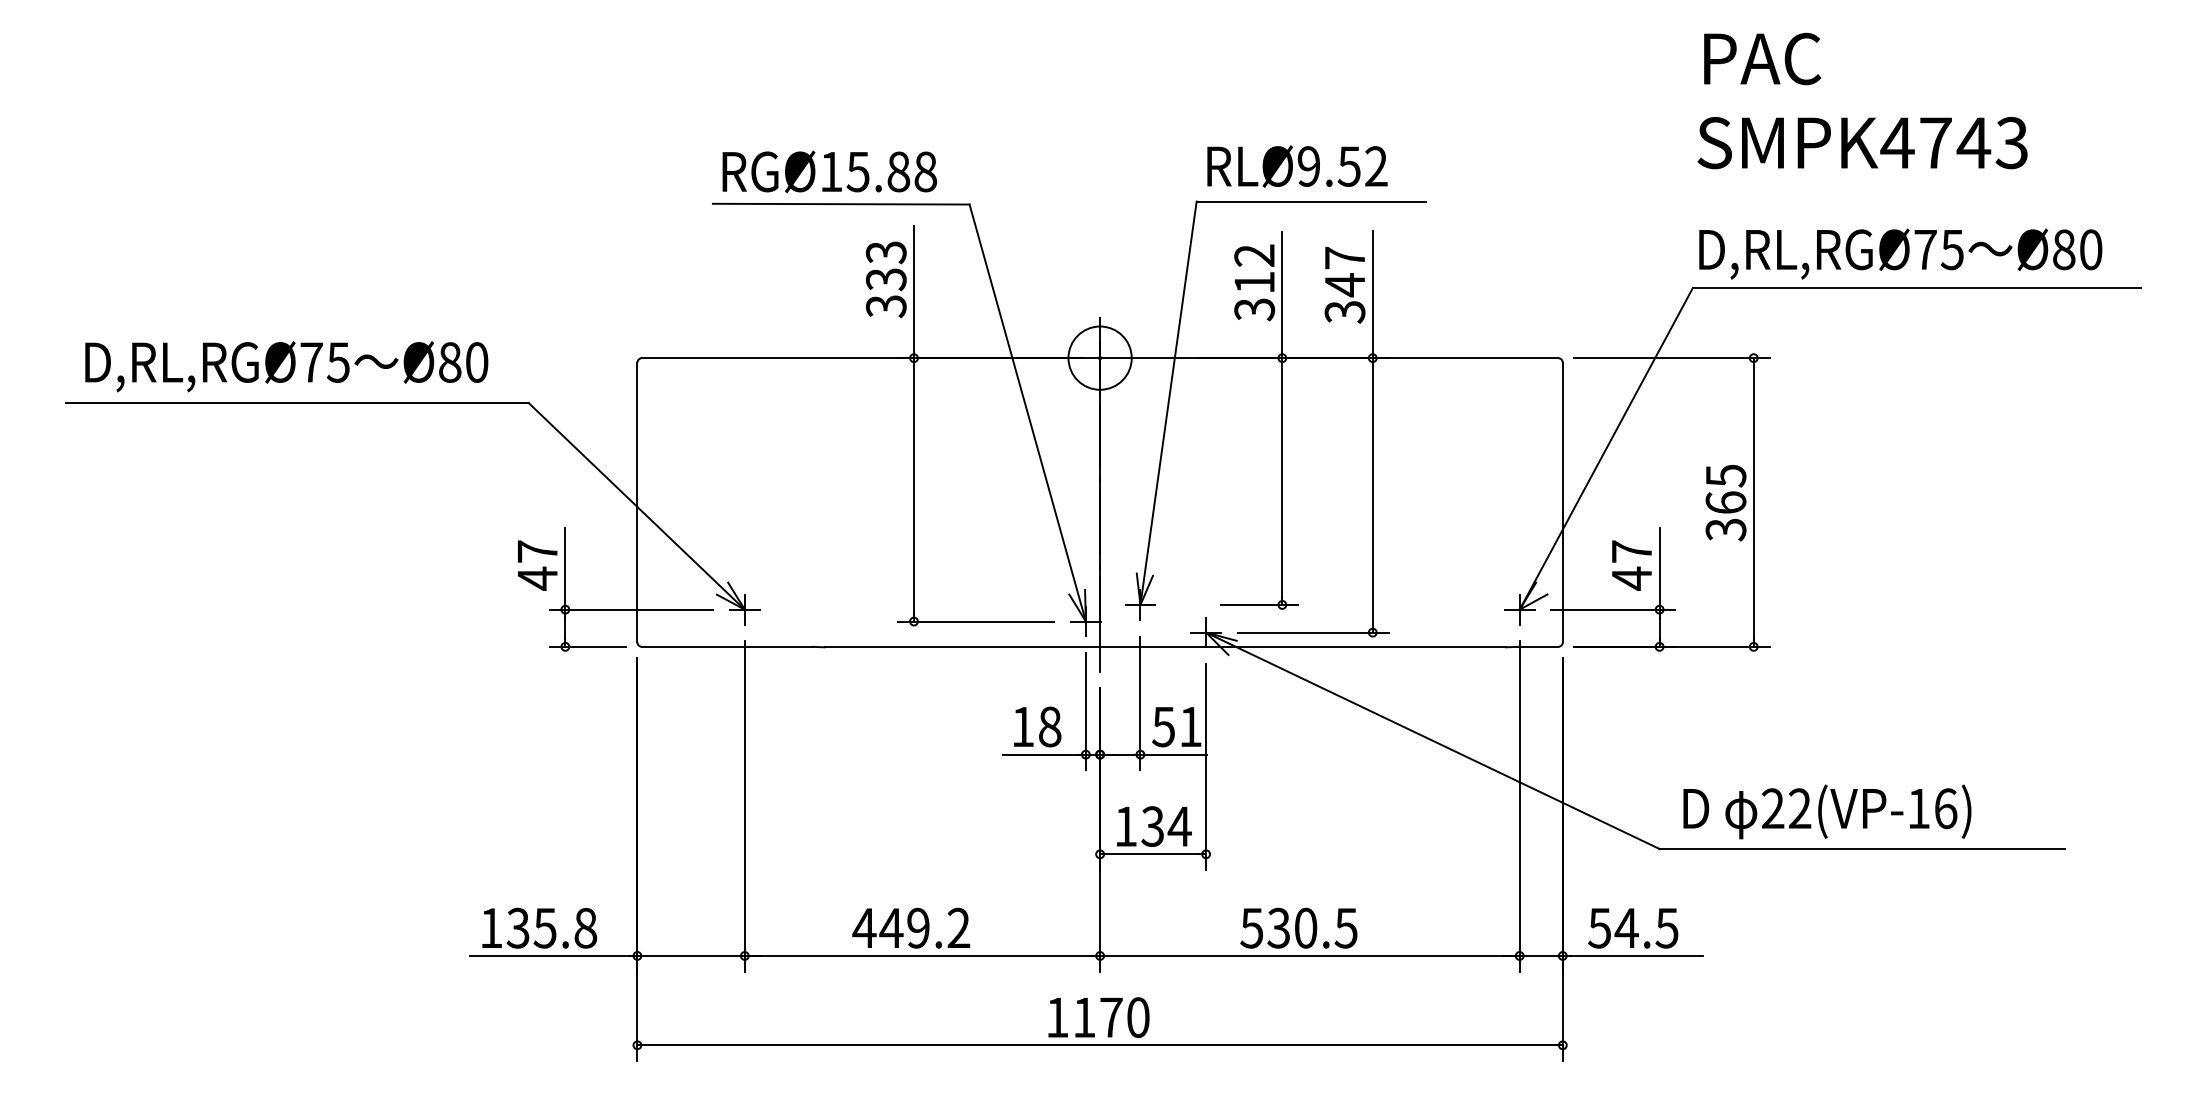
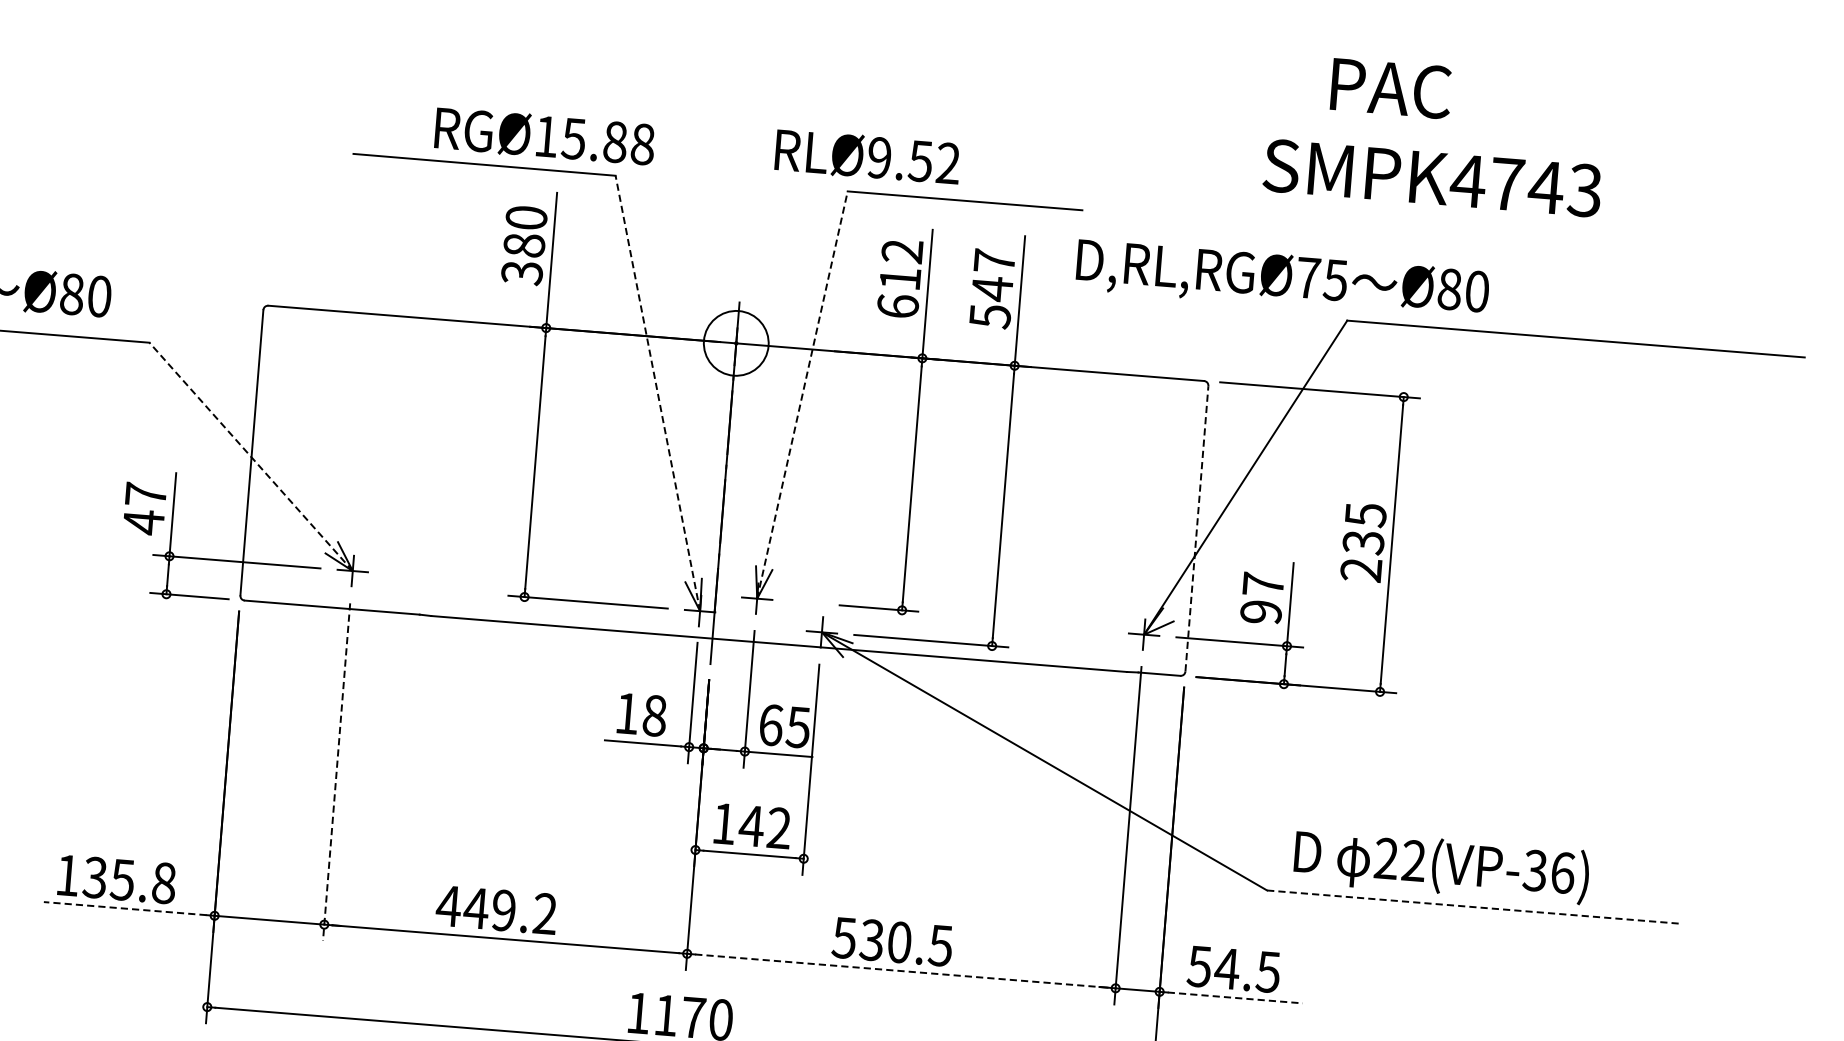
text: (1762, 58) -> (1391, 88), moved
text: (1862, 143) -> (1432, 178), moved
text: (1297, 166) -> (867, 156), moved
text: (829, 171) -> (544, 136), moved
text: (1900, 253) -> (1282, 279), moved
text: (885, 266) -> (524, 232), 333 -> 380
text: (1254, 309) -> (897, 306), 312 -> 612
text: (1344, 312) -> (989, 316), 347 -> 547
line: (1168, 403) -> (802, 395), solid -> dashed
line: (1027, 412) -> (657, 392), solid -> dashed
line: (1562, 502) -> (1196, 528), solid -> dashed
line: (636, 506) -> (250, 456), solid -> dashed
text: (1725, 516) -> (1361, 556), 365 -> 235
text: (1631, 578) -> (1260, 612), 47 -> 97
text: (1176, 726) -> (784, 725), 51 -> 65
line: (744, 807) -> (336, 773), solid -> dashed
text: (1918, 808) -> (1535, 870), 22(VP-16) -> 22(VP-36)
text: (1165, 826) -> (764, 827), 134 -> 142
line: (1862, 848) -> (1474, 906), solid -> dashed
line: (549, 955) -> (124, 908), solid -> dashed
line: (1309, 955) -> (901, 970), solid -> dashed
line: (1637, 955) -> (1235, 997), solid -> dashed

